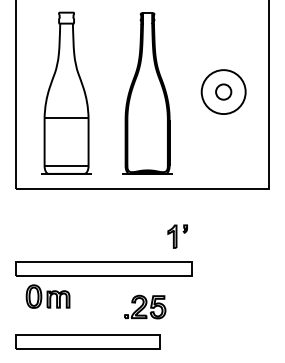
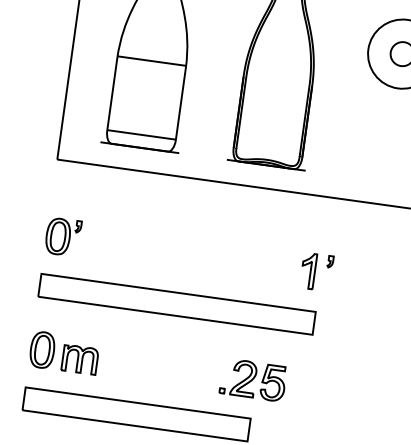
part: (25, 236) -> (62, 236), added
part: (177, 236) -> (316, 271), moved
part: (47, 296) -> (63, 352), moved
part: (145, 306) -> (253, 379), moved

